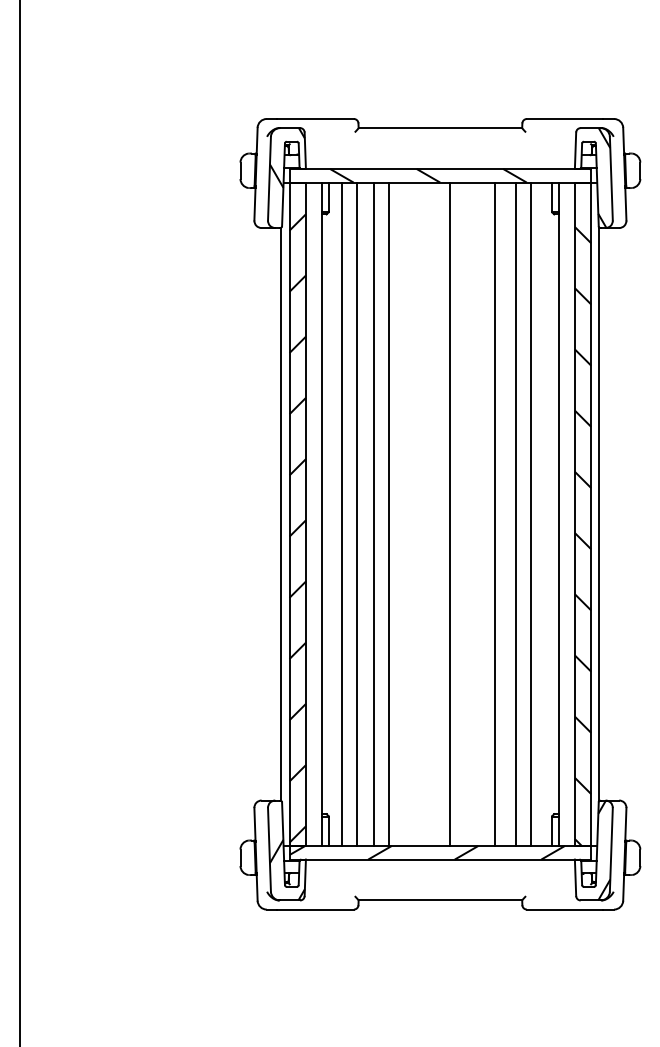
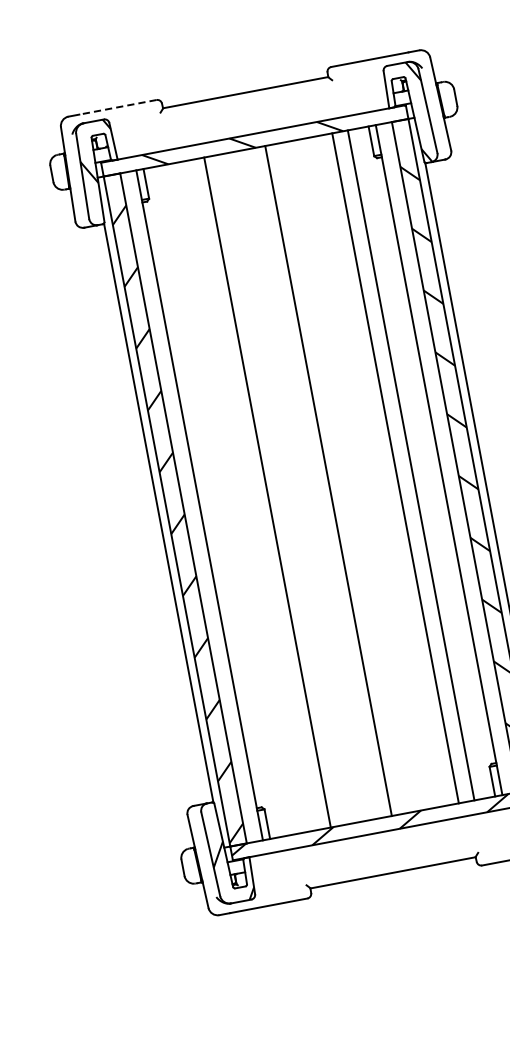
line: (315, 119) -> (117, 107), solid -> dashed
line: (341, 513) -> (219, 500), removed
line: (357, 513) -> (235, 497), removed
line: (373, 513) -> (251, 494), removed
line: (494, 513) -> (373, 471), removed

